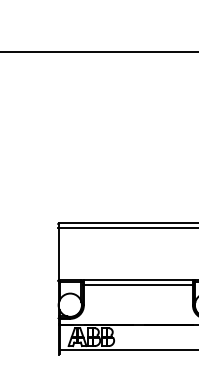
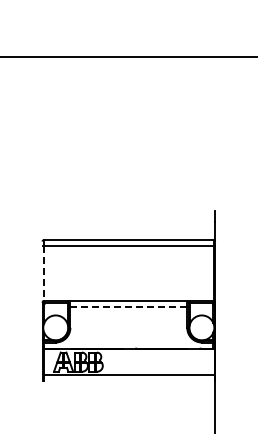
line: (58, 254) -> (43, 273), solid -> dashed
line: (138, 285) -> (128, 306), solid -> dashed

